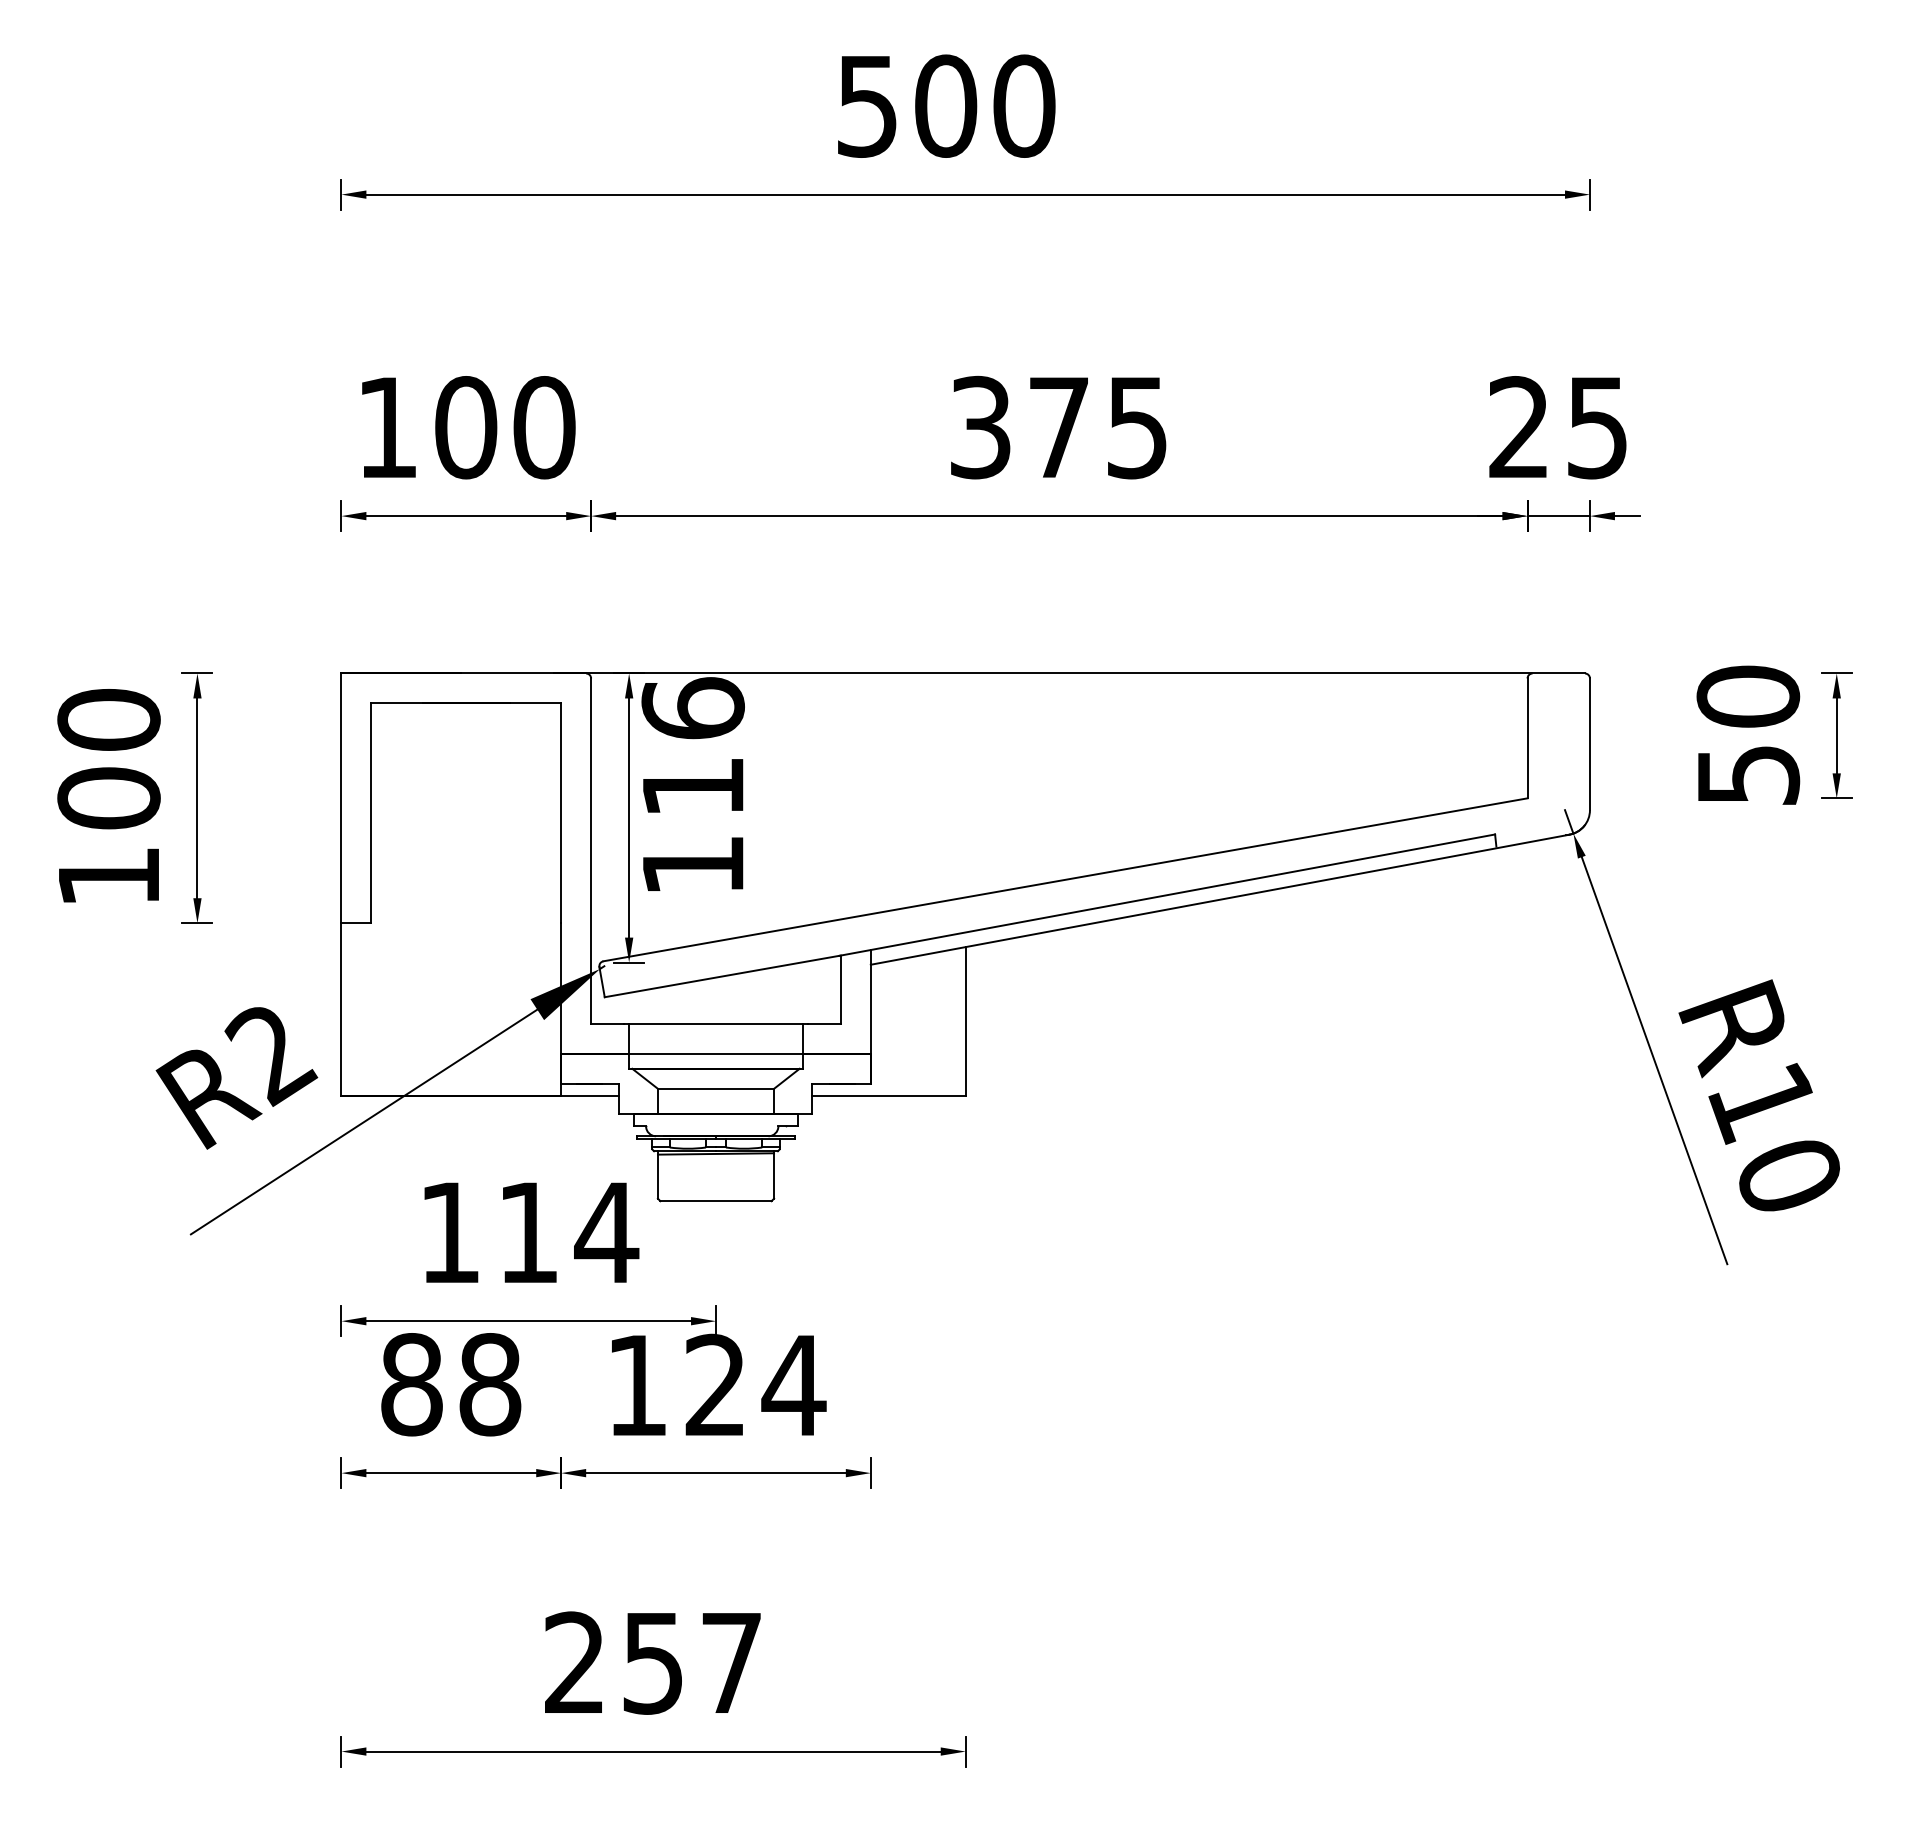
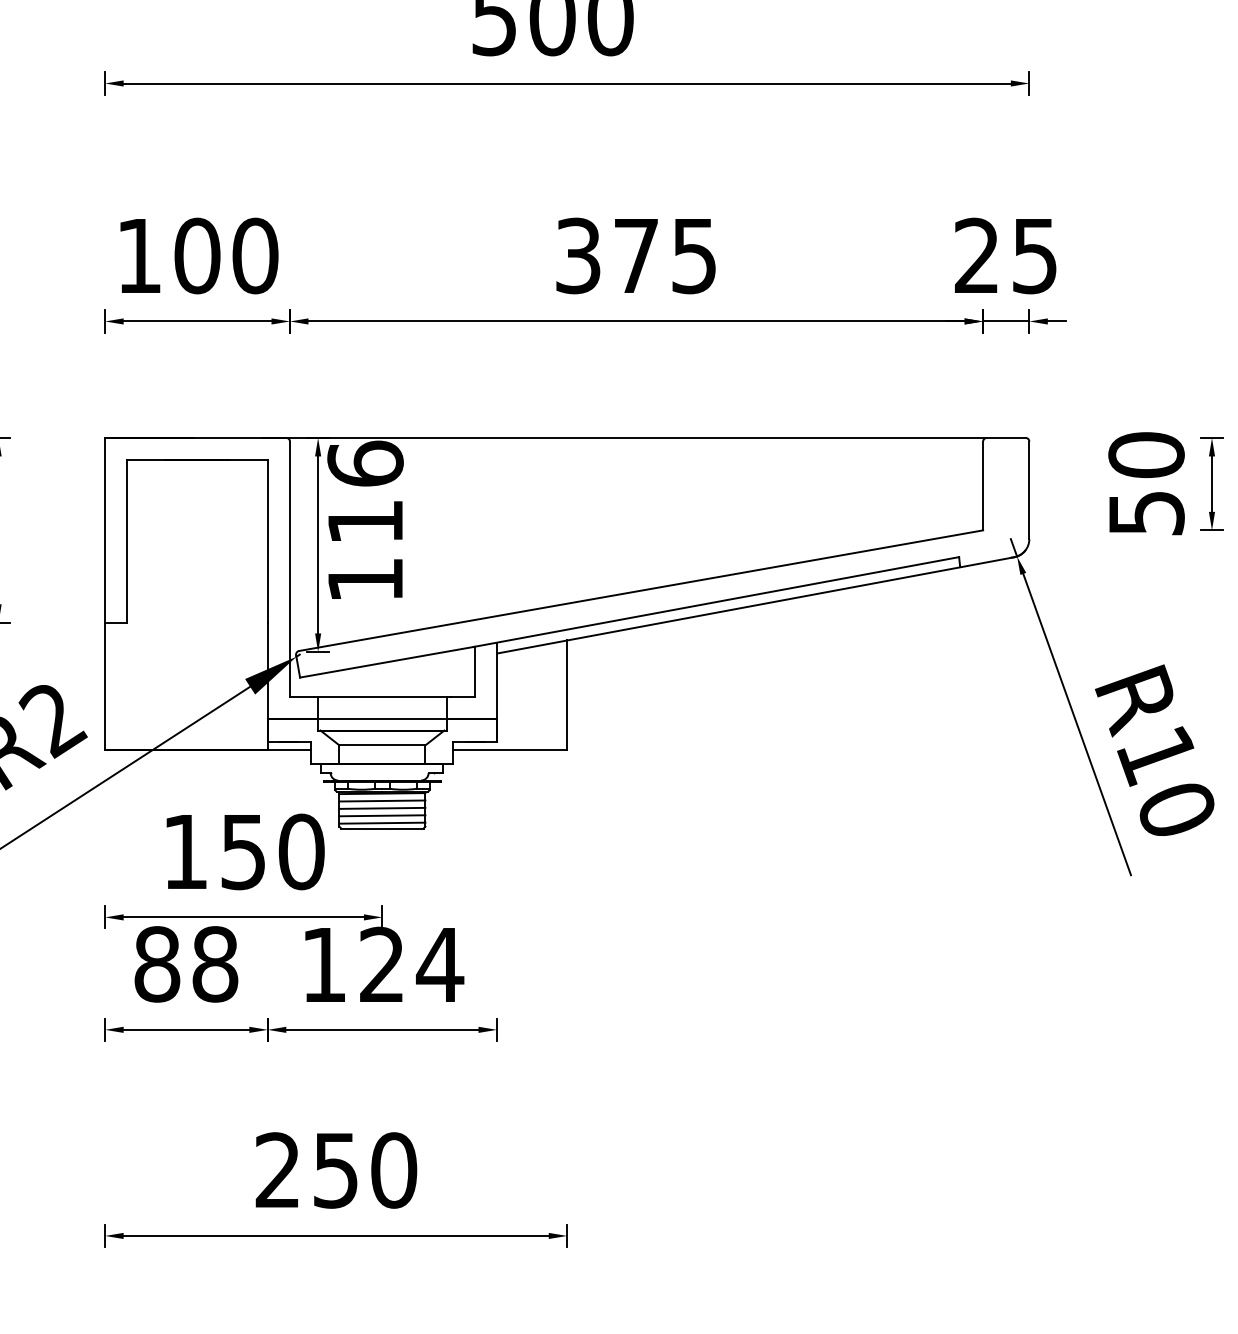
line: (715, 1163) -> (382, 800), added
line: (715, 1173) -> (382, 808), added
line: (715, 1183) -> (382, 815), added
line: (715, 1193) -> (382, 822), added
text: (569, 1232) -> (273, 851), 114 -> 150
text: (731, 1662) -> (393, 1170), 257 -> 250

